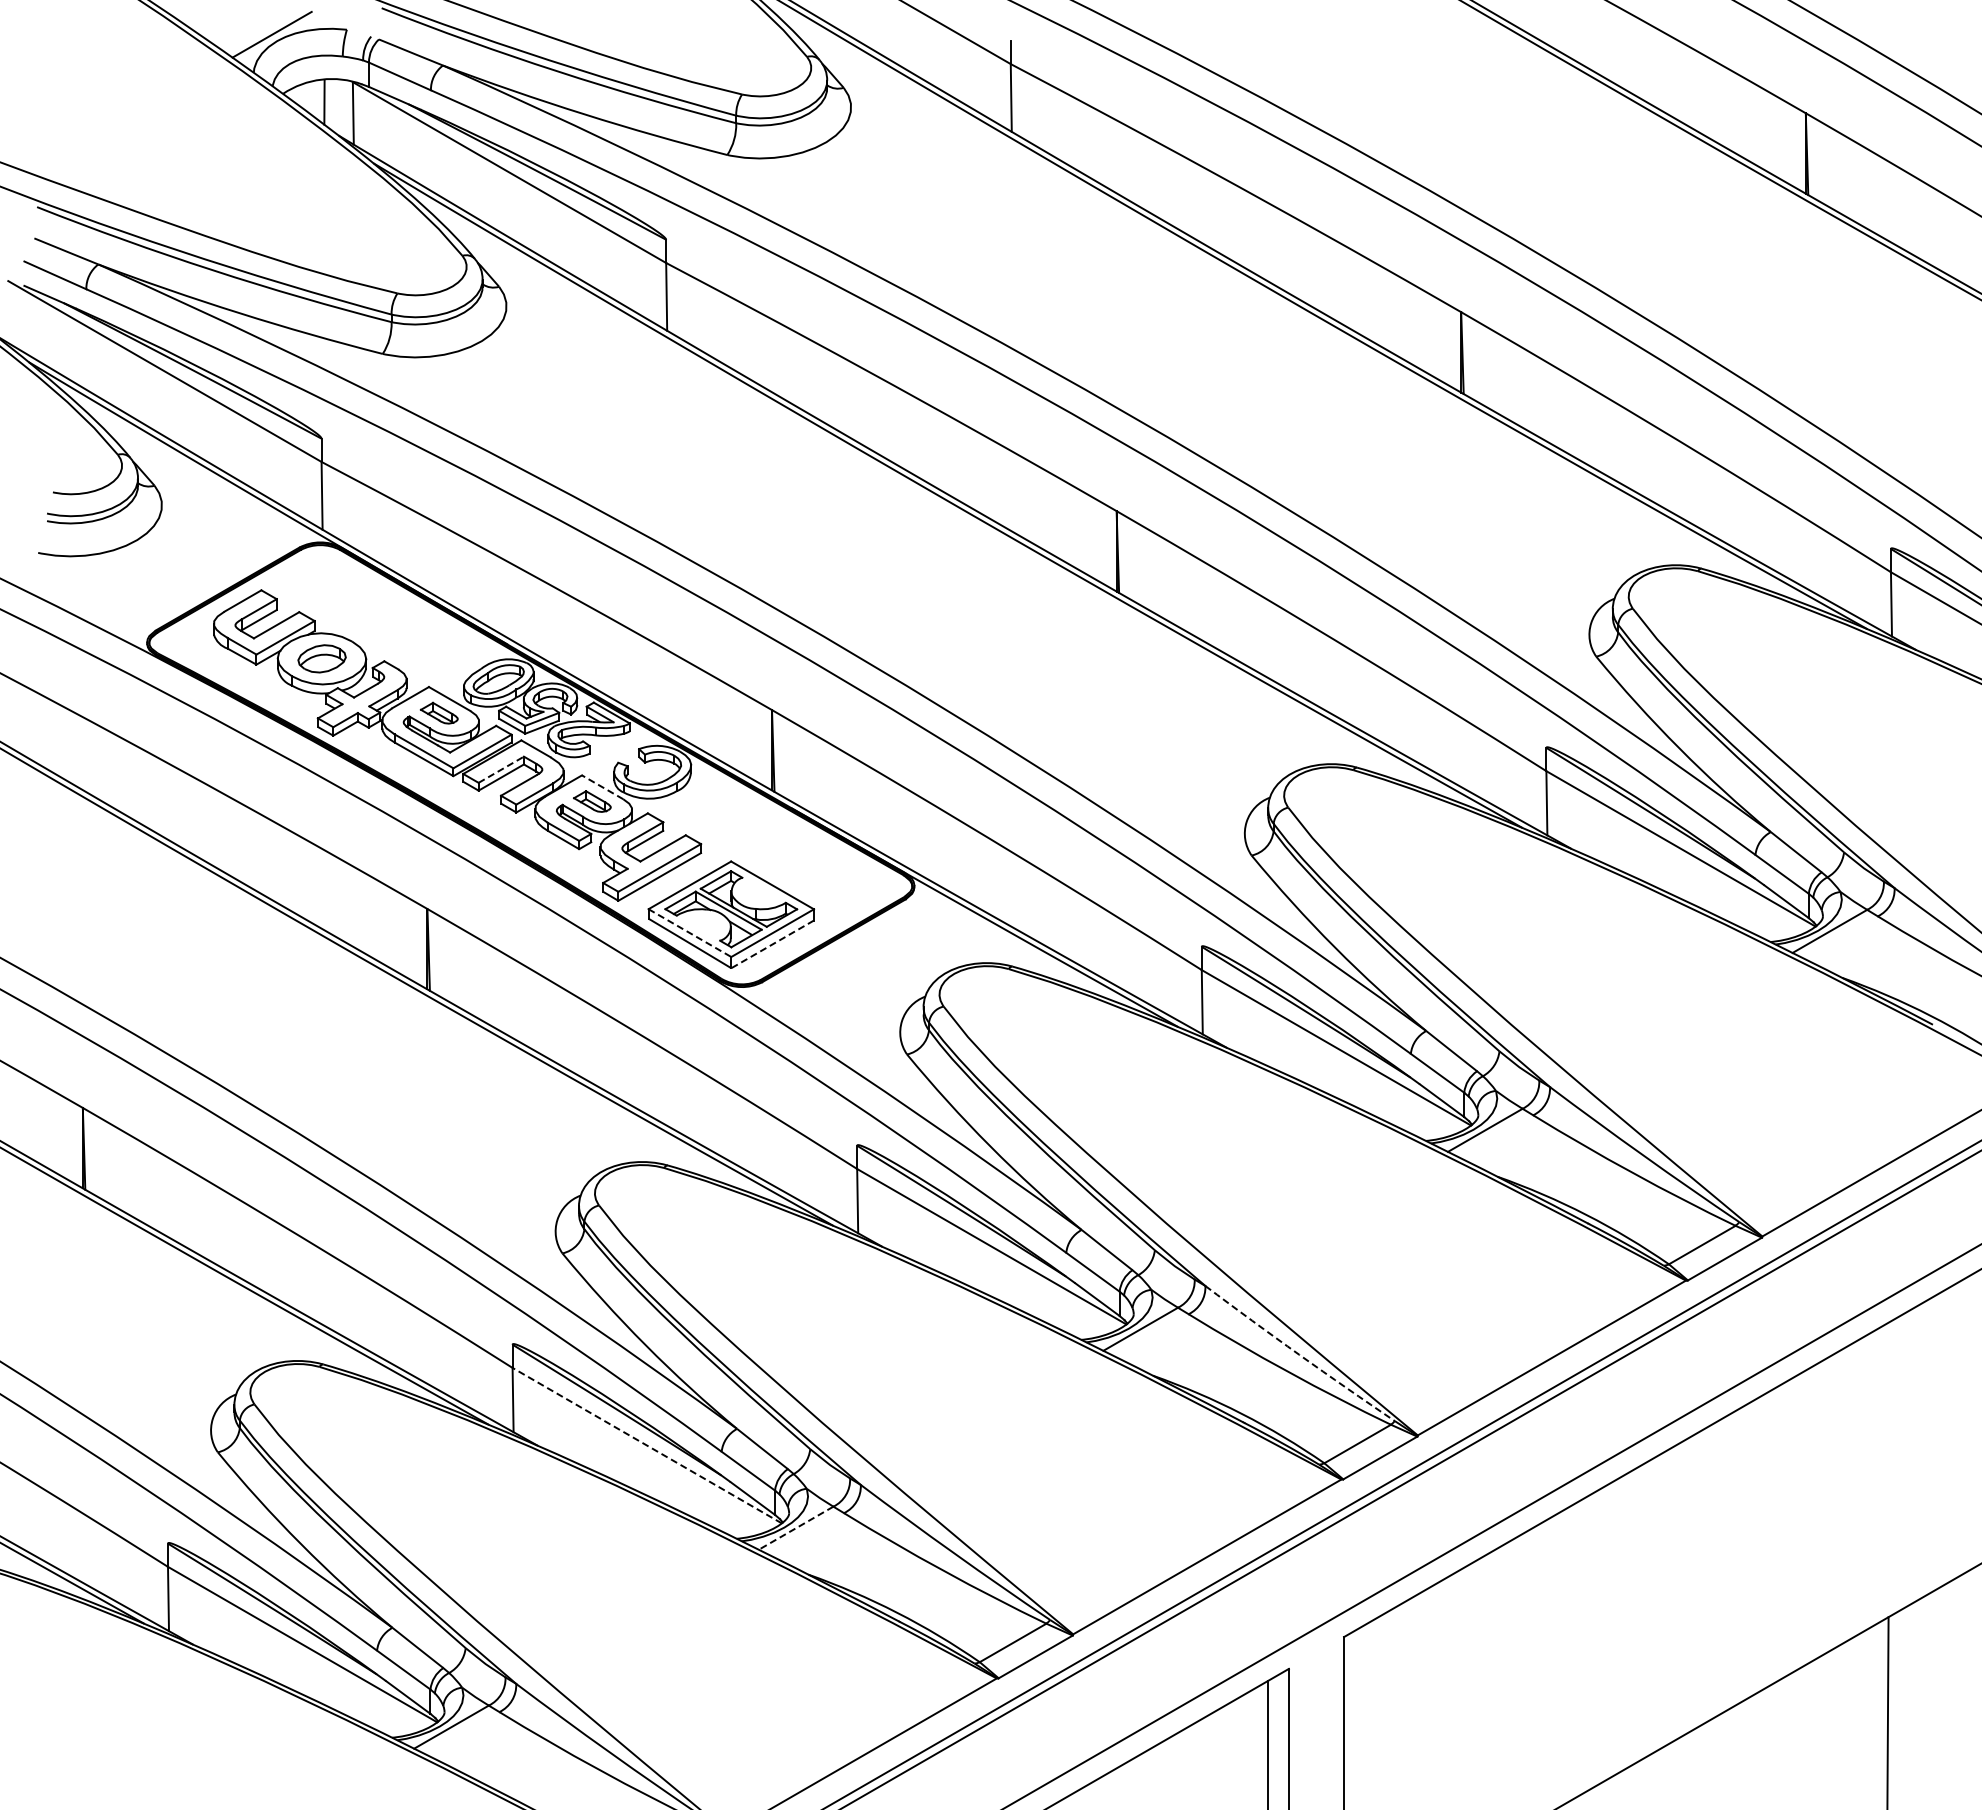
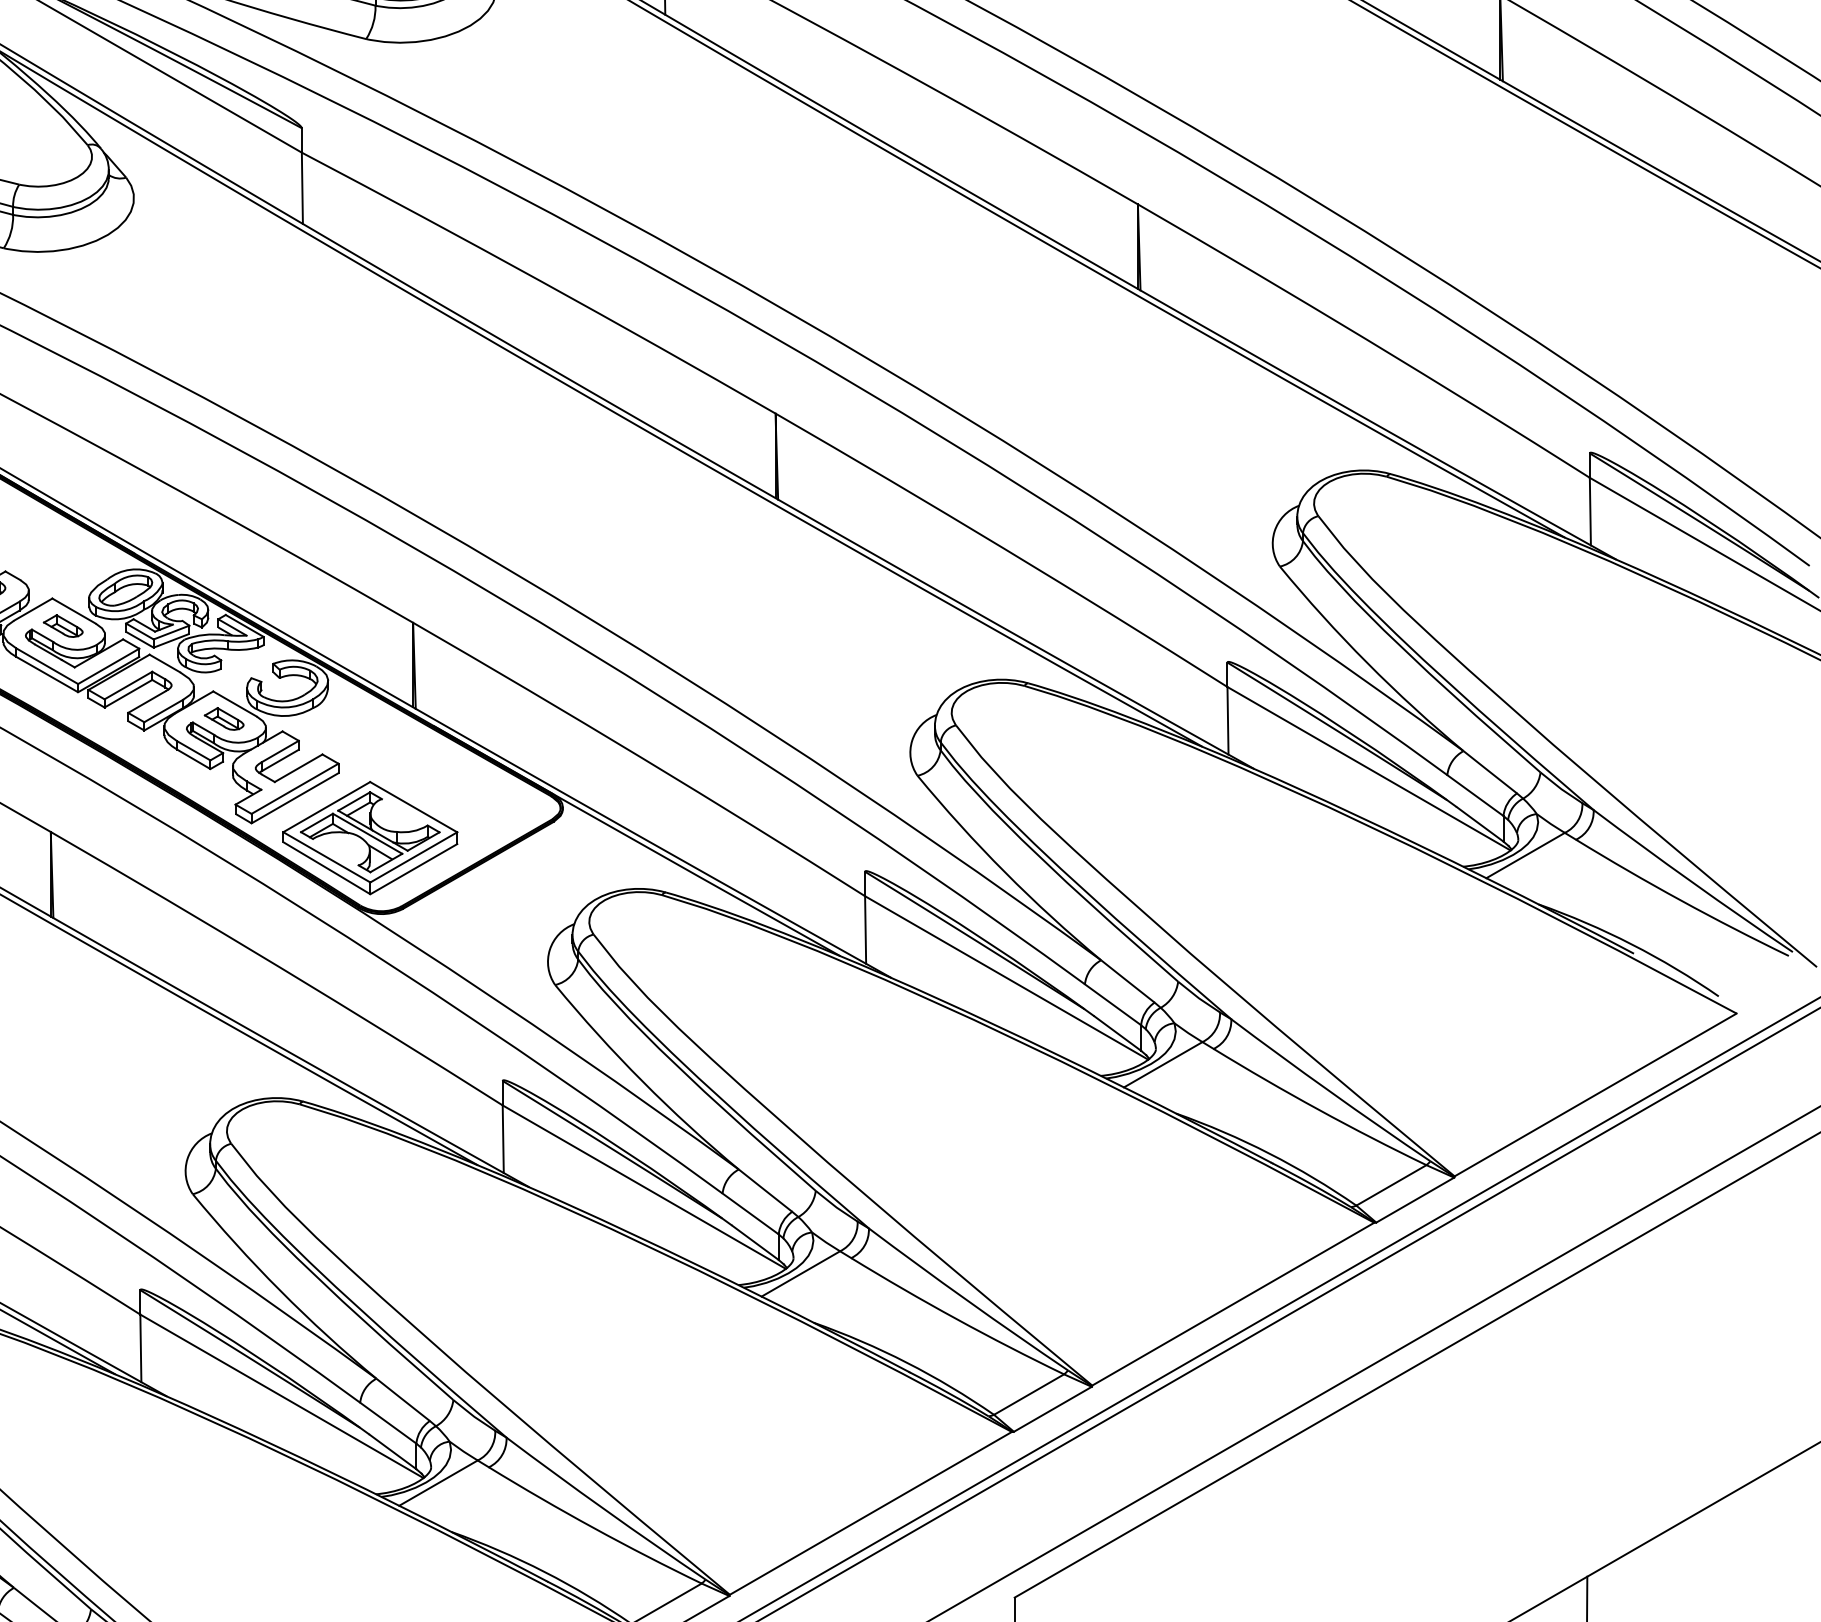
line: (501, 769) -> (128, 685), dashed -> solid
line: (602, 787) -> (234, 704), dashed -> solid
line: (689, 933) -> (326, 857), dashed -> solid
line: (772, 944) -> (413, 869), dashed -> solid
arc: (1299, 1354) -> (967, 1300), dashed -> solid
line: (646, 1445) -> (281, 1396), dashed -> solid
line: (795, 1528) -> (437, 1483), dashed -> solid

